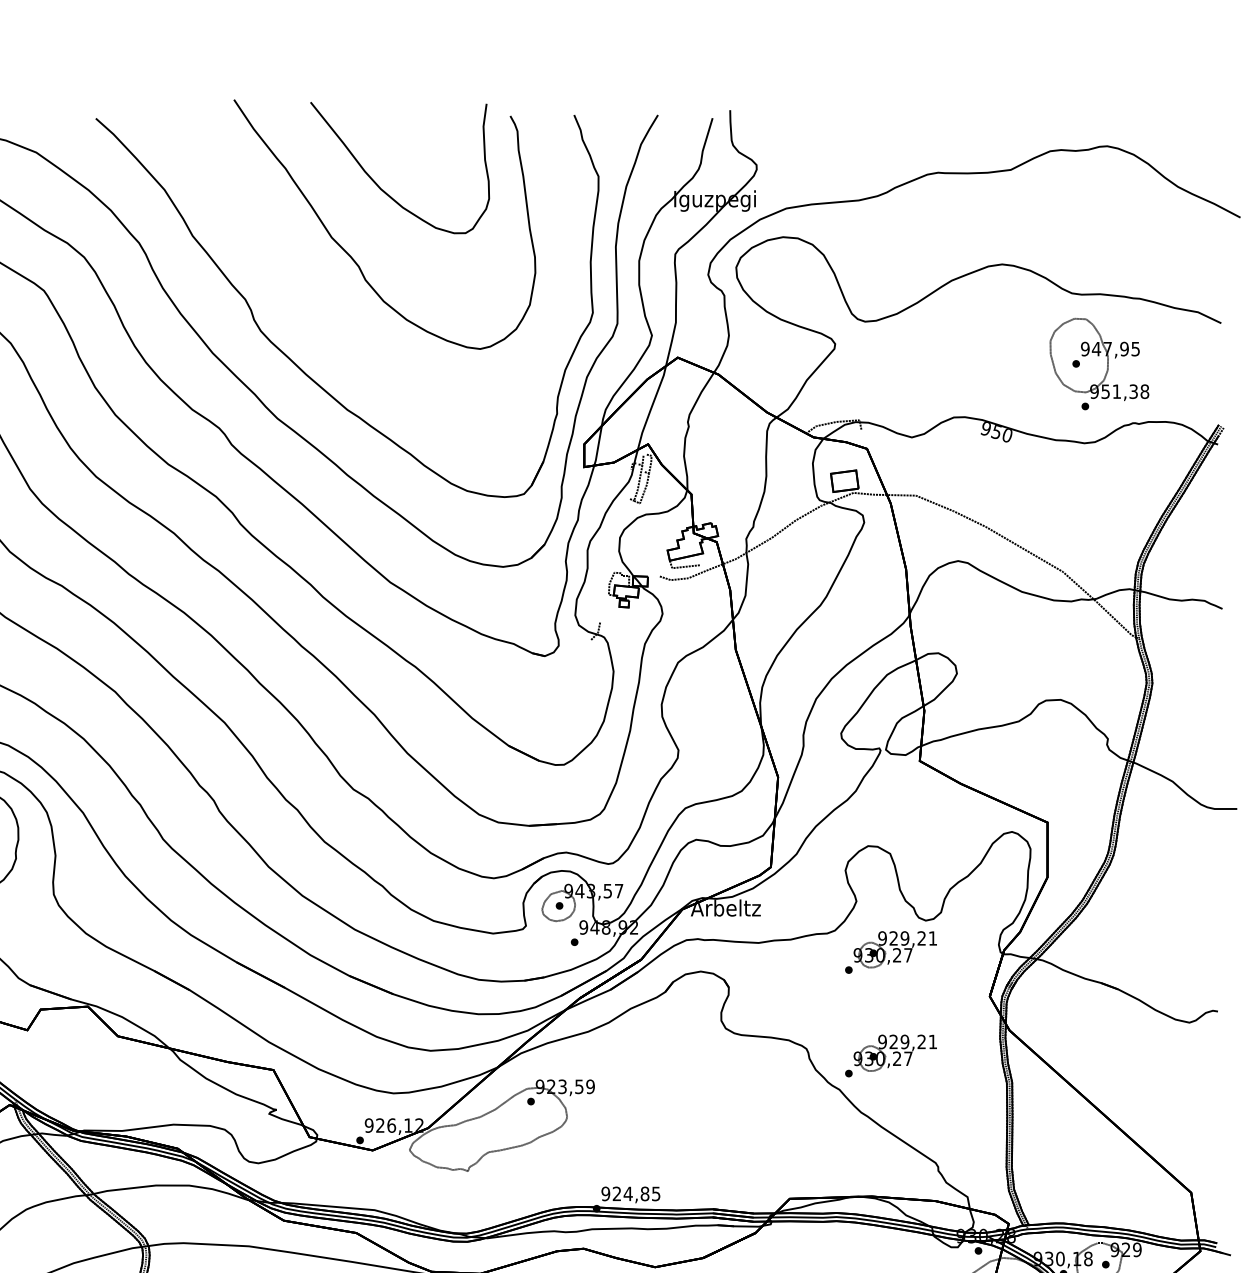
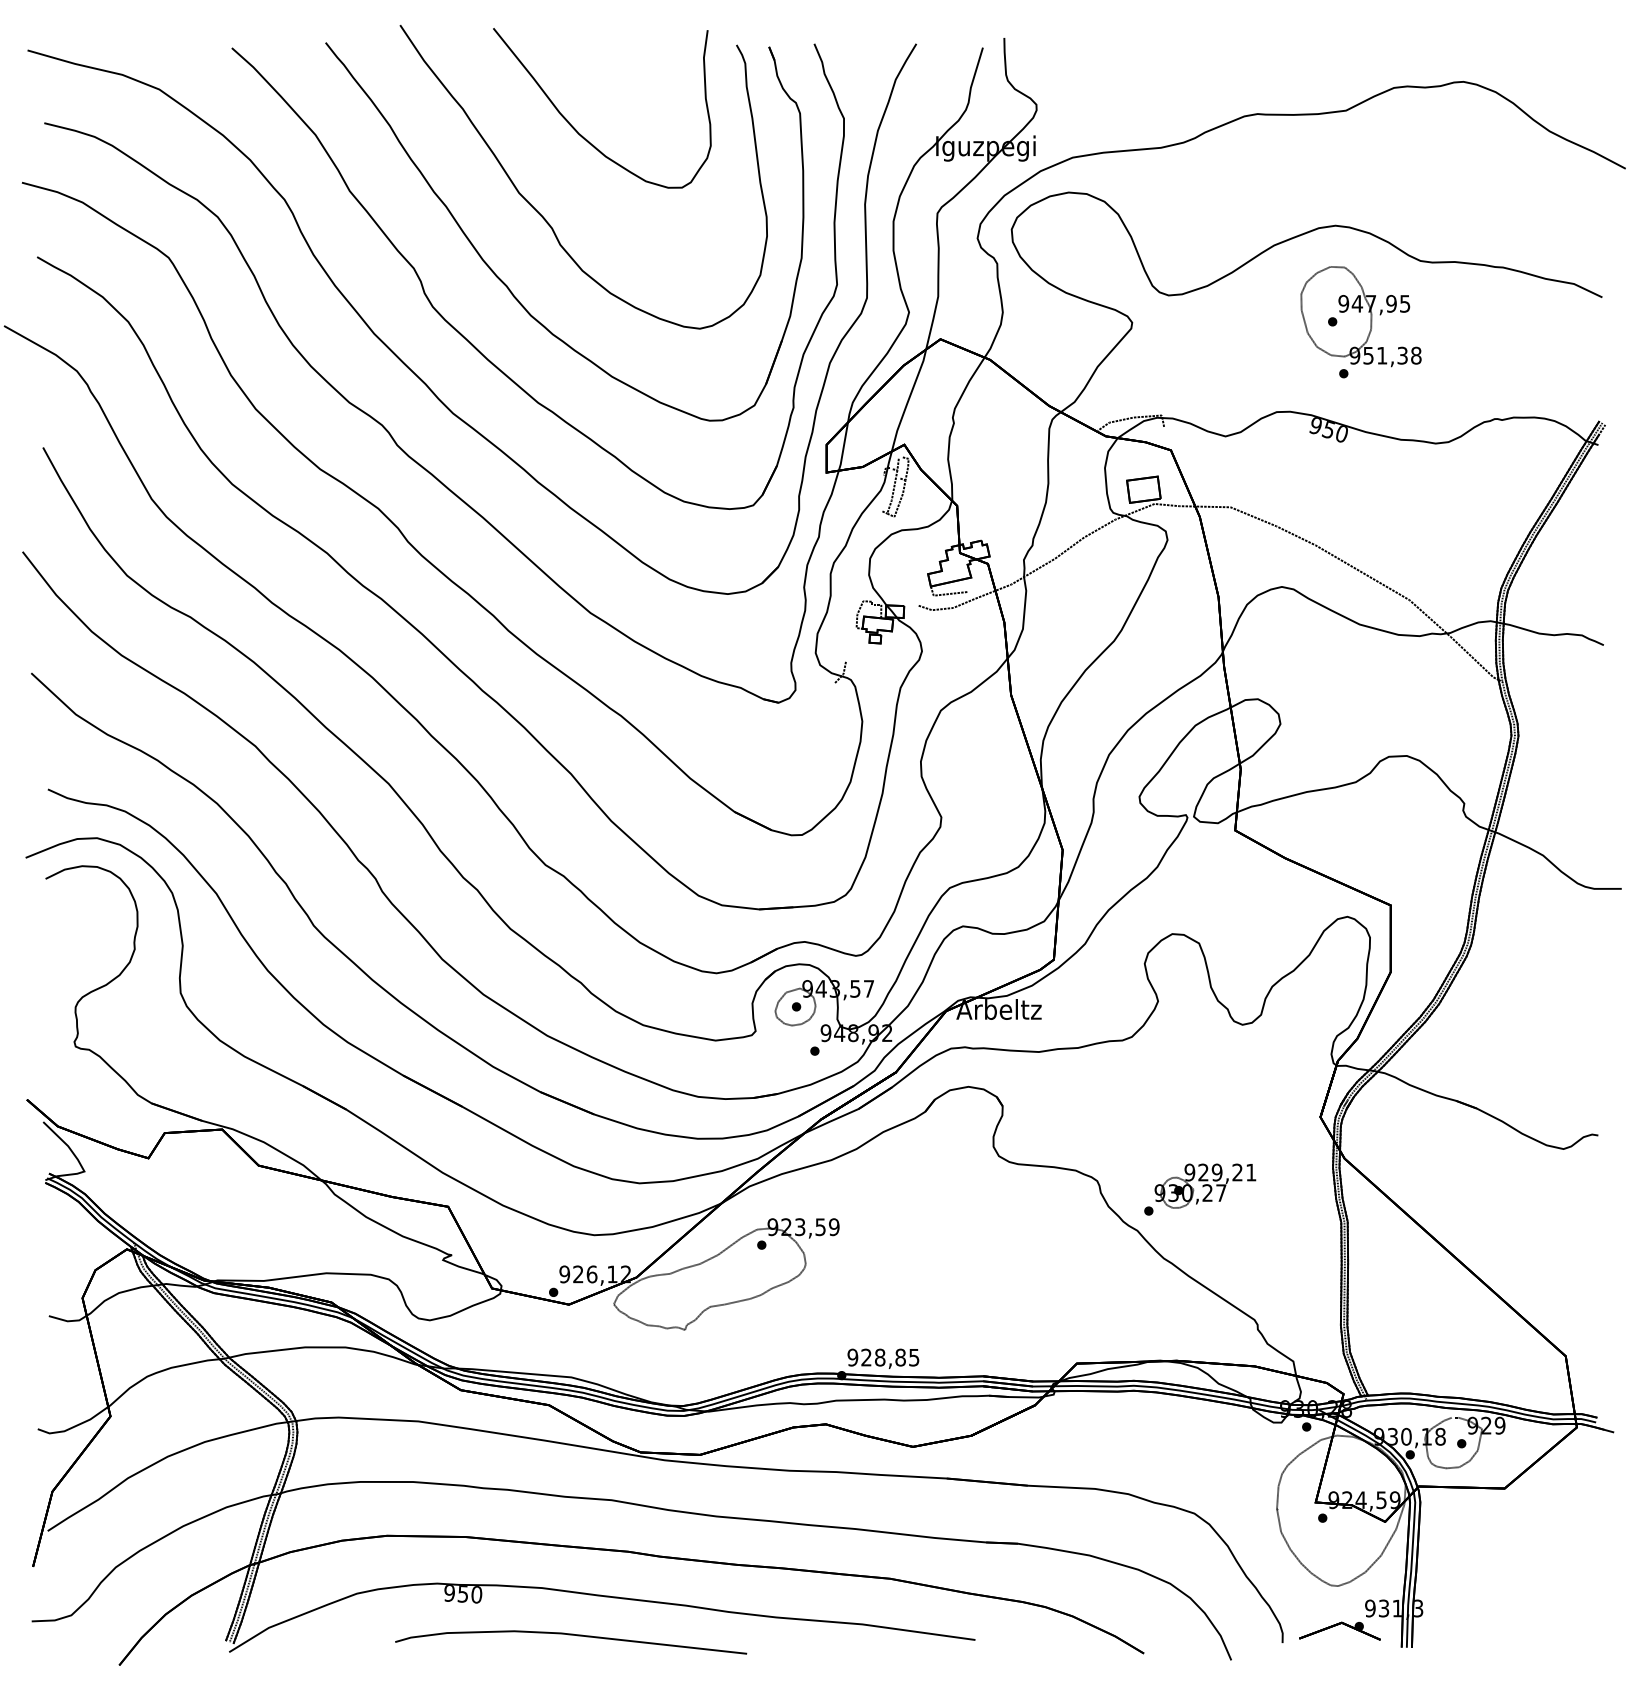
part: (323, 314) -> (508, 286), added
part: (1099, 364) -> (1360, 322), moved
part: (891, 952) -> (1200, 1063), removed
text: (627, 1193) -> (879, 1357), 924,85 -> 928,85

